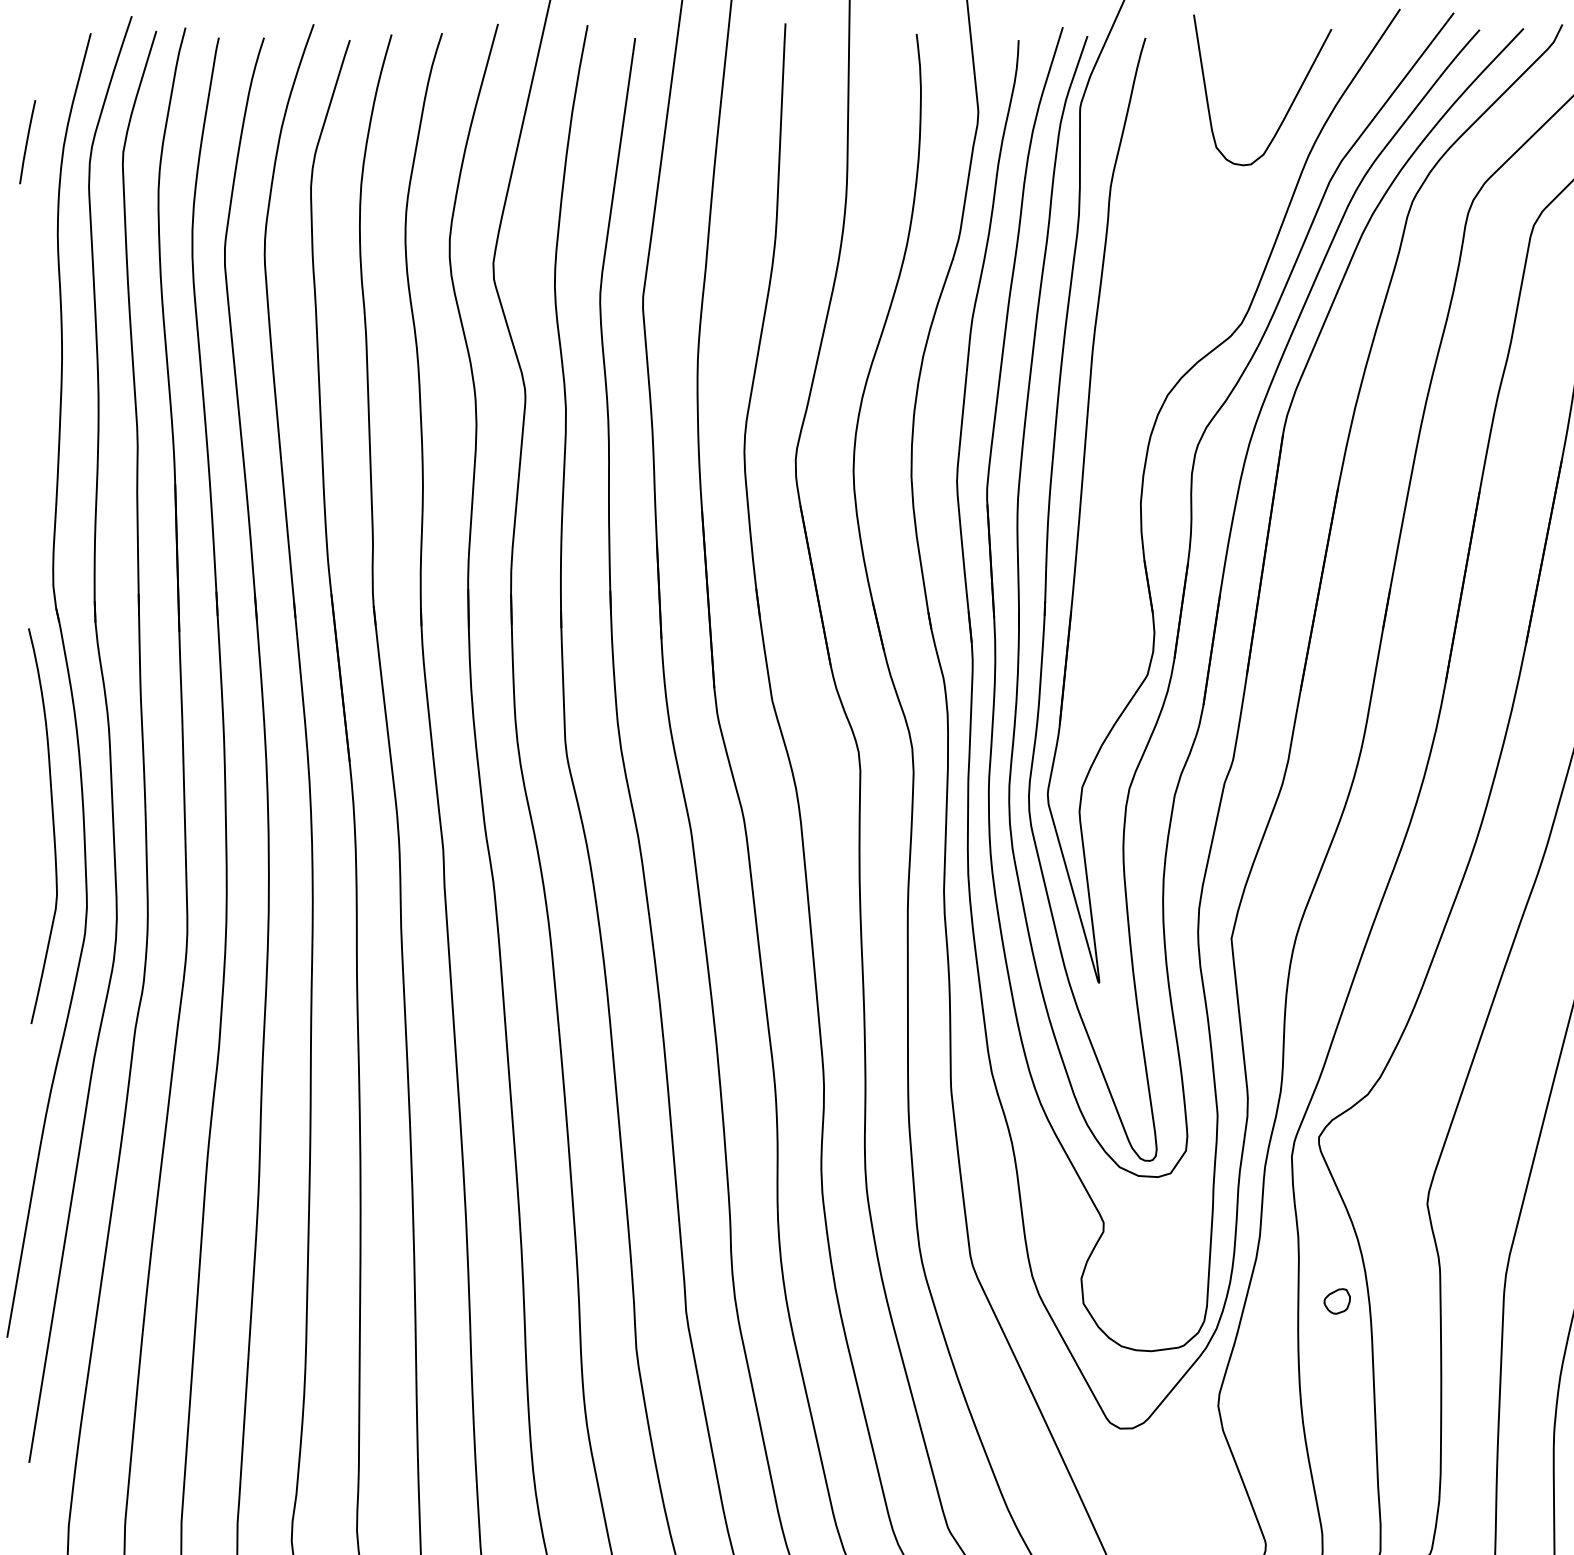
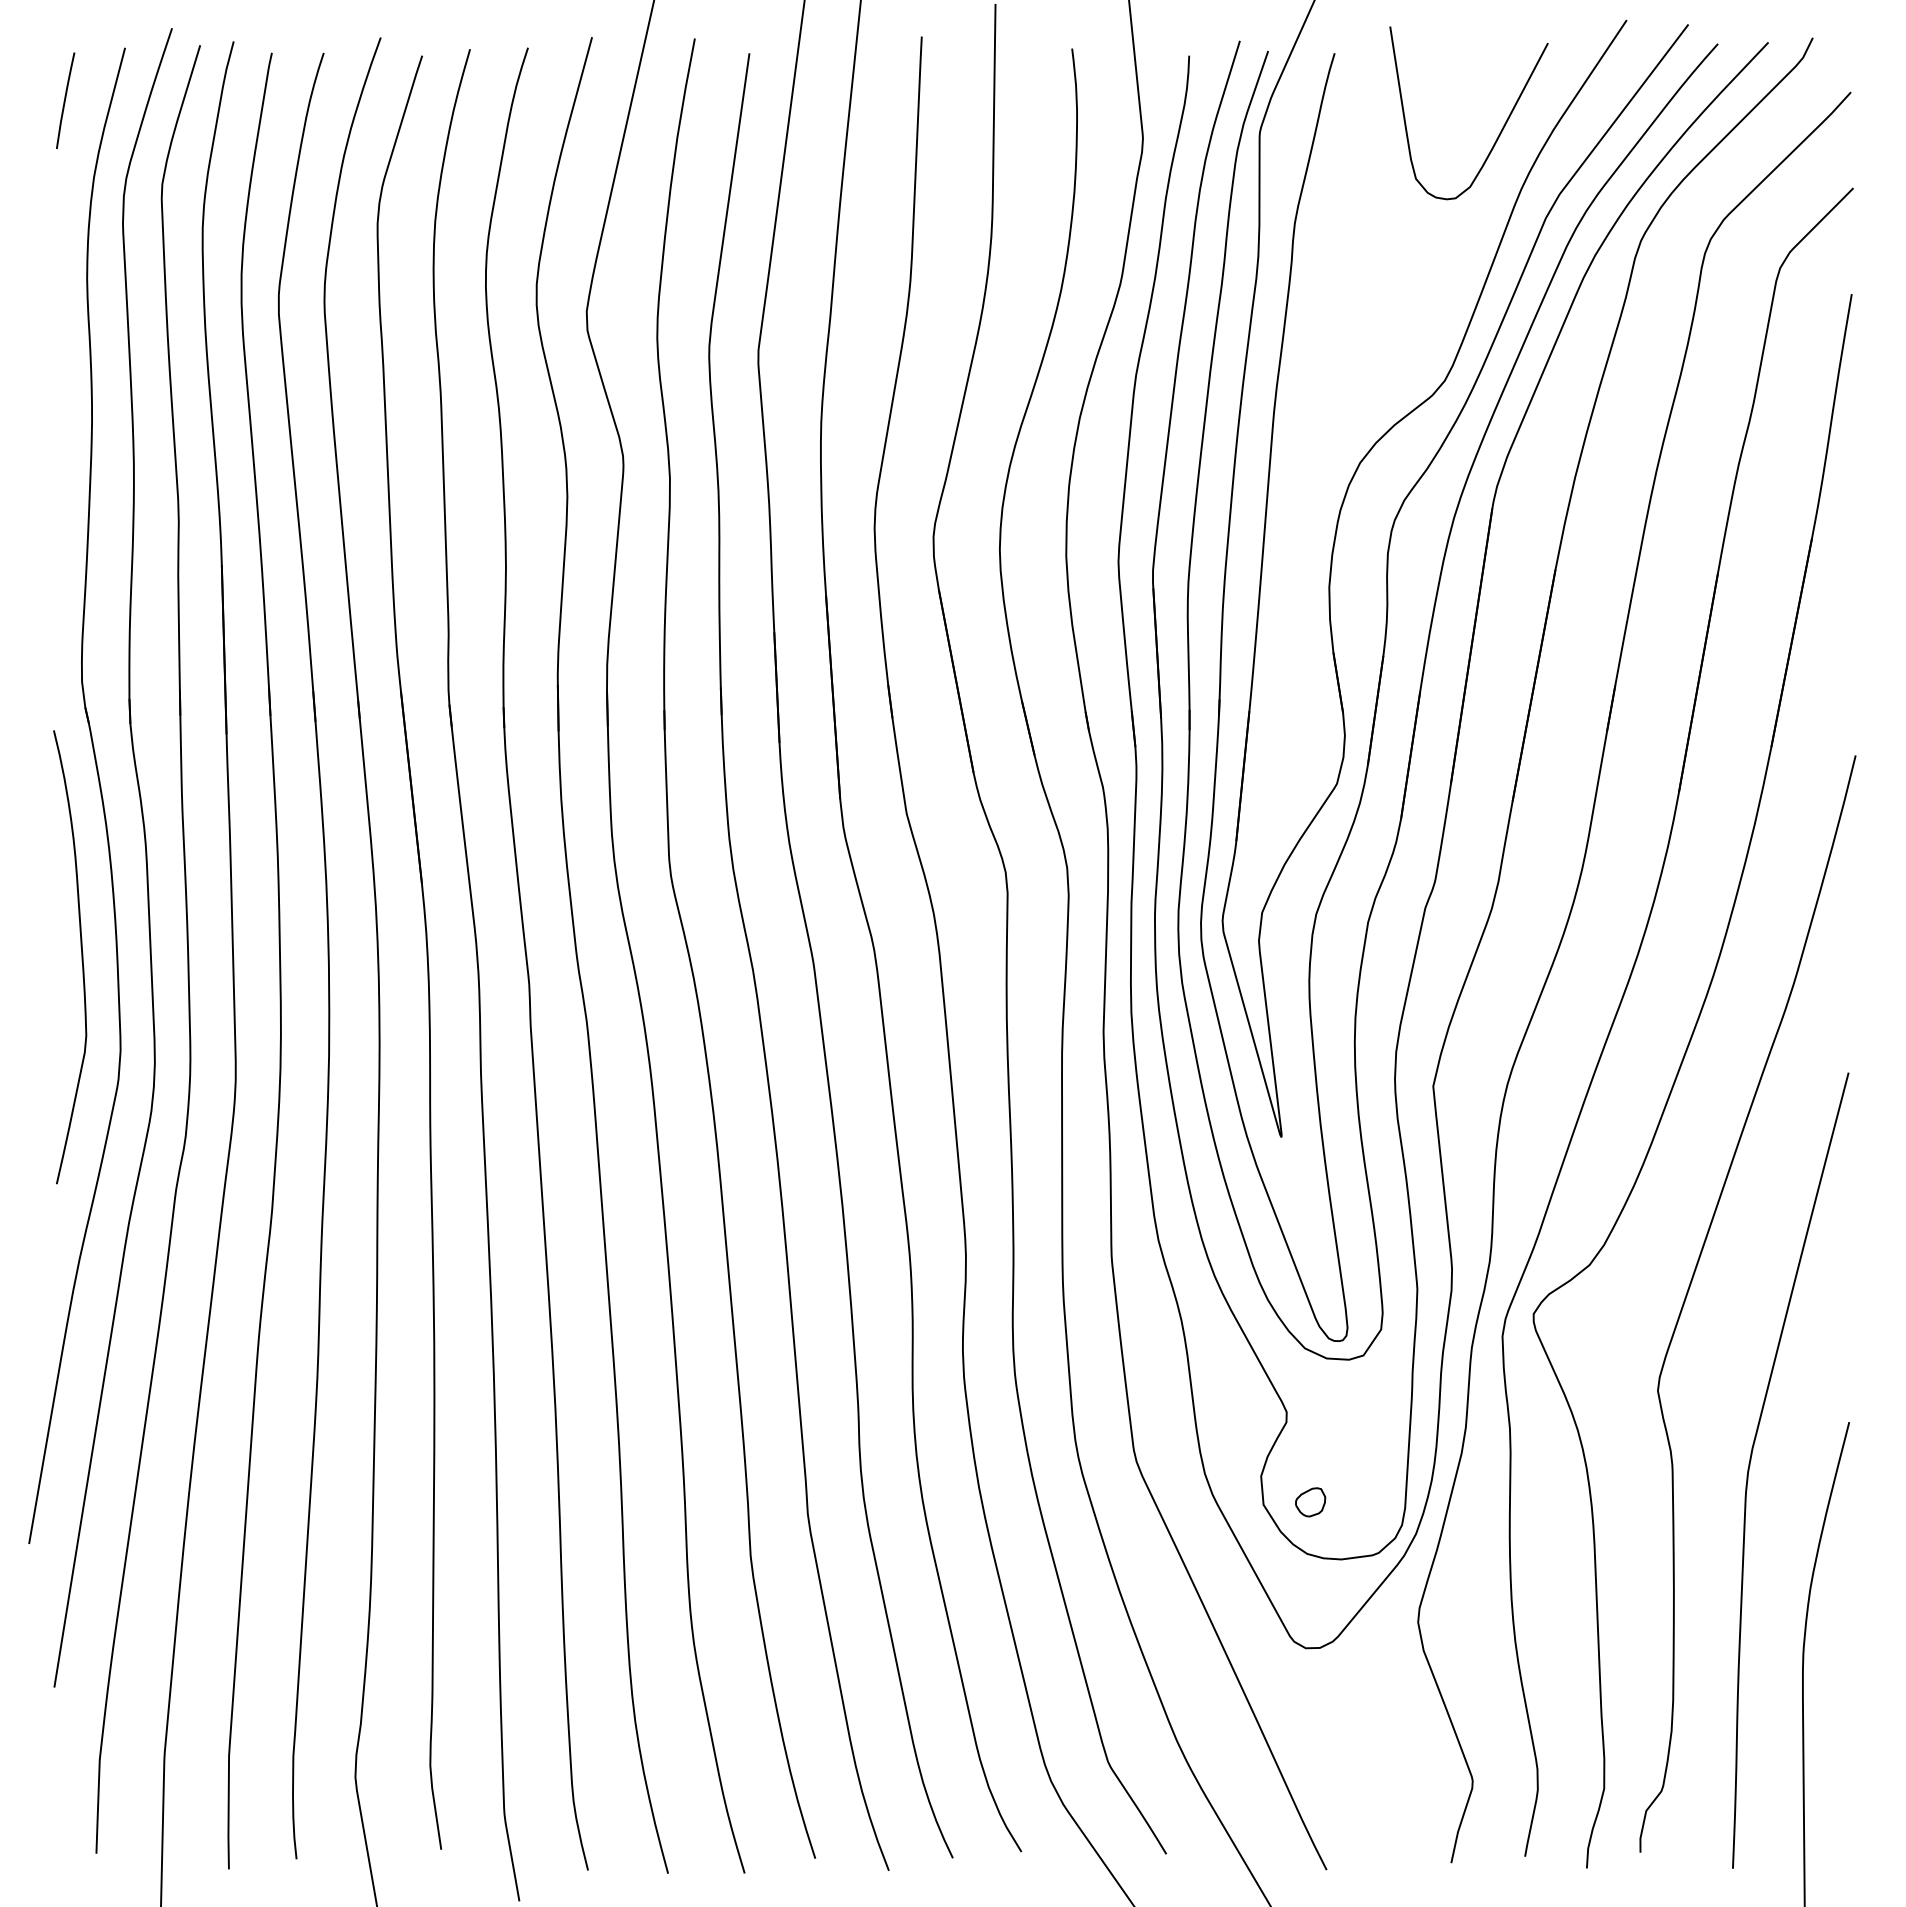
line: (27, 141) -> (65, 100), moved
part: (1337, 1301) -> (1310, 1502), moved

